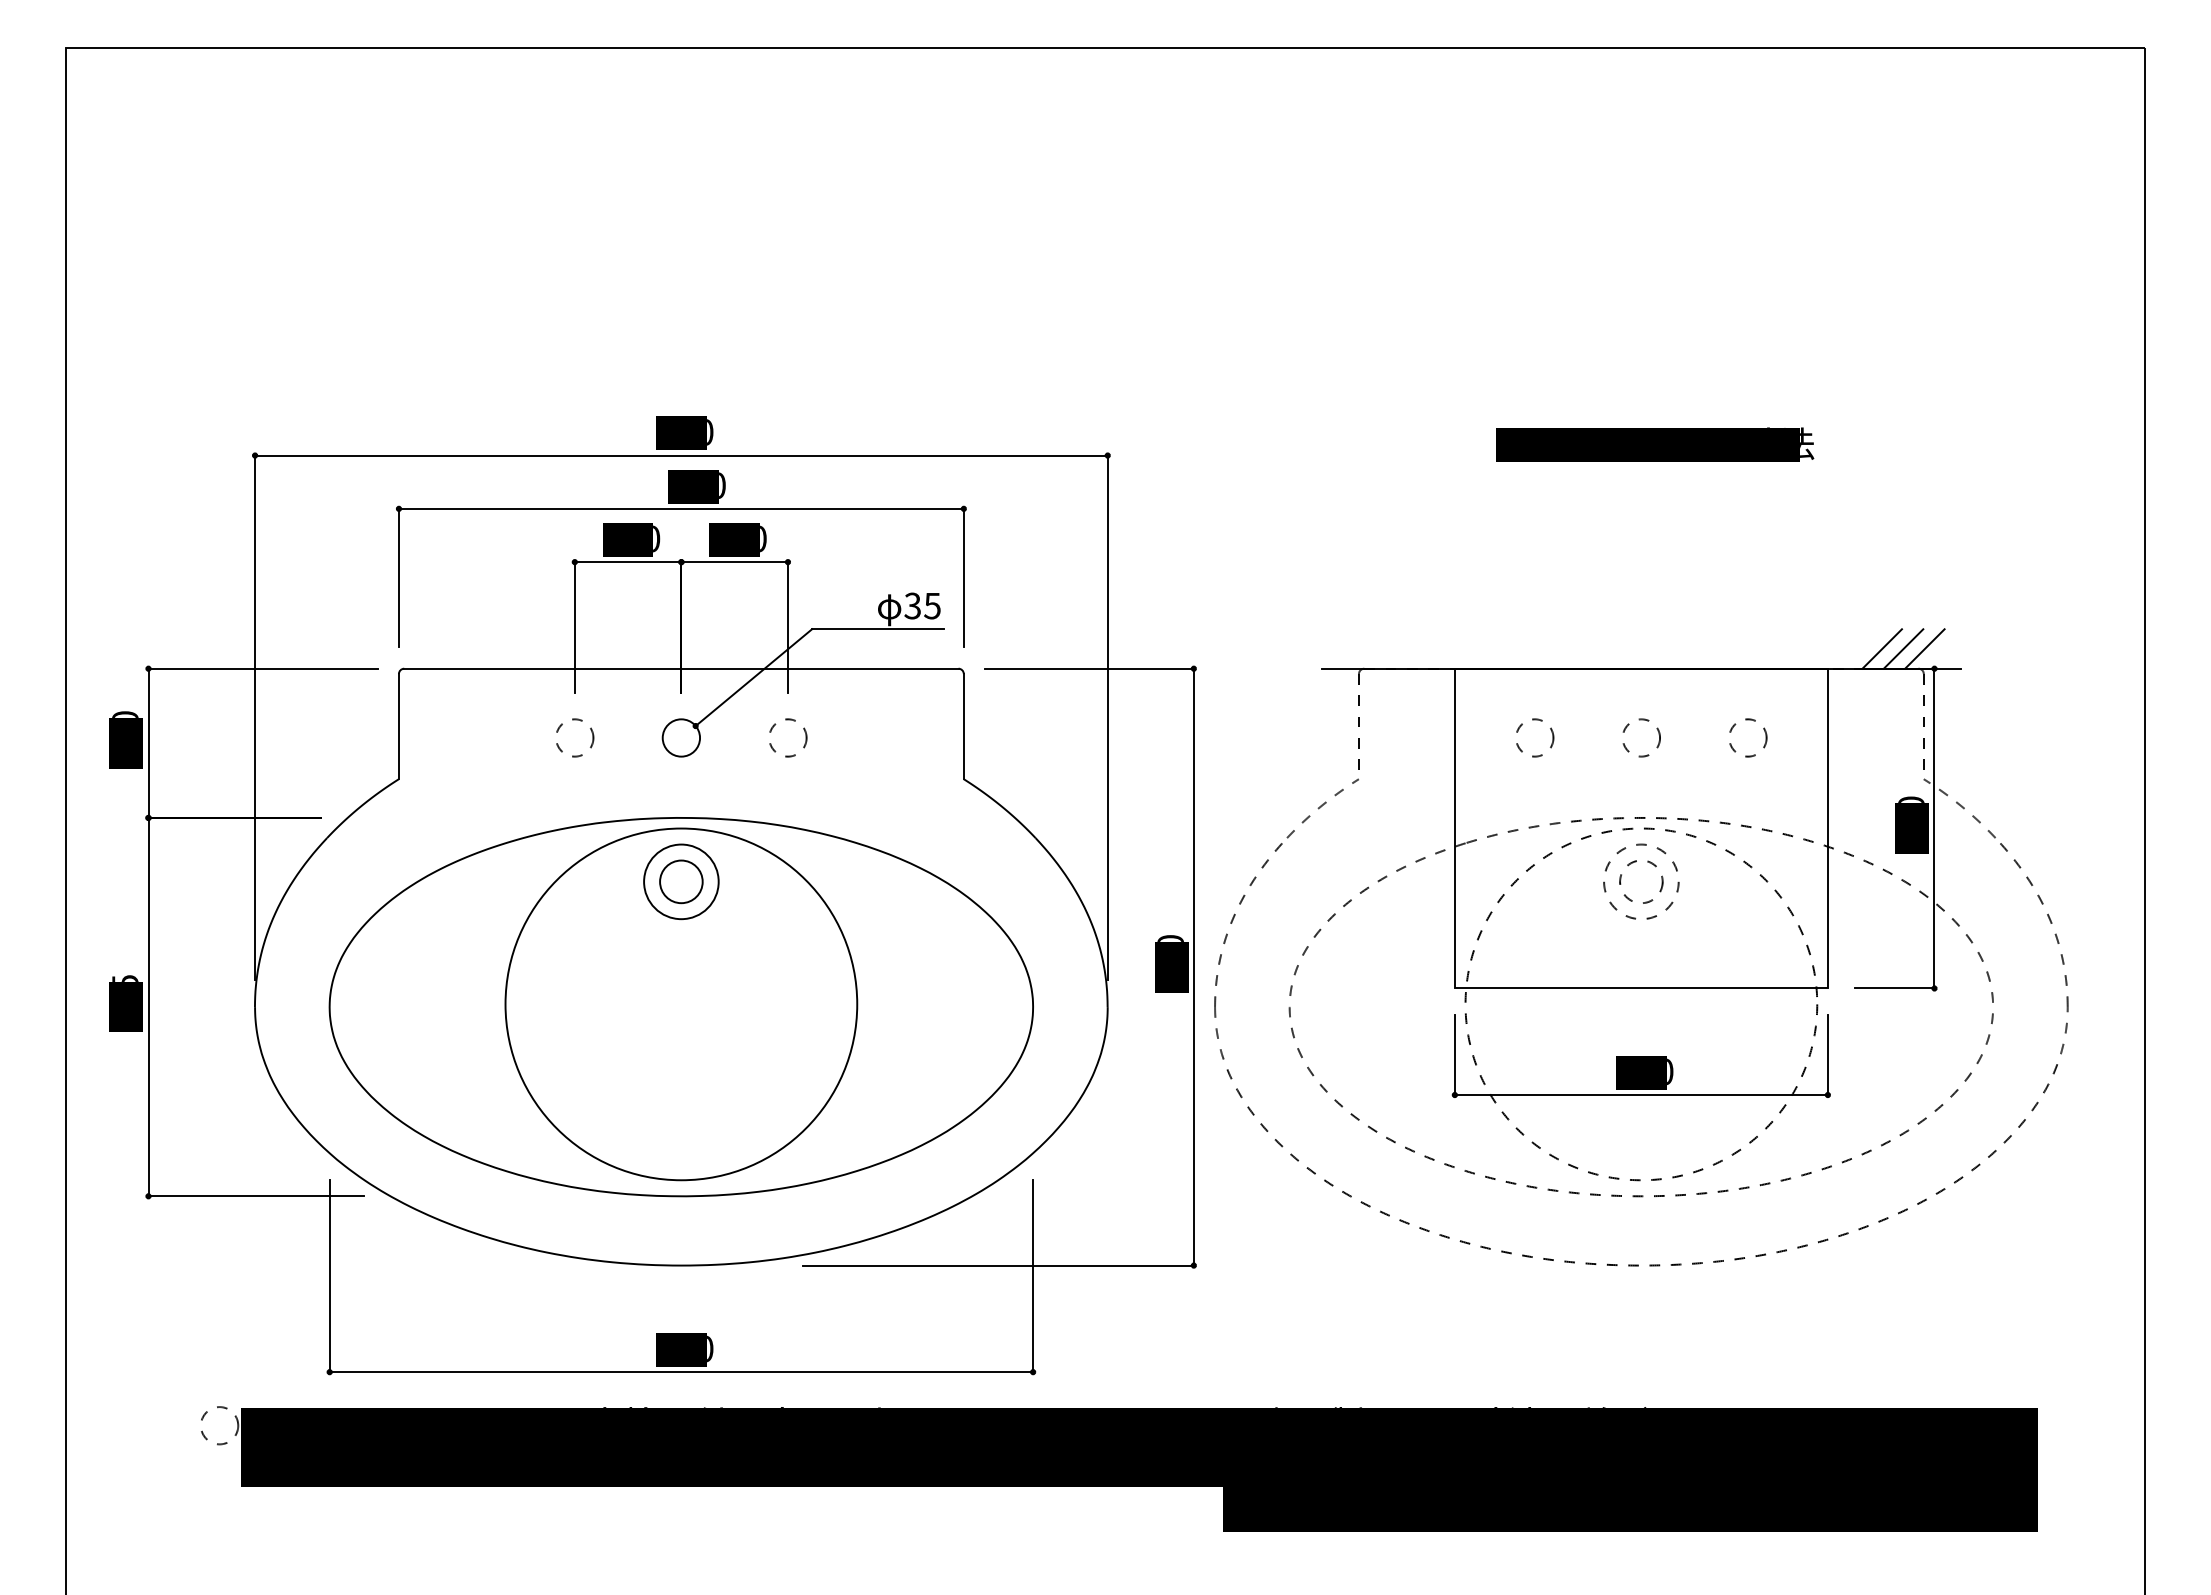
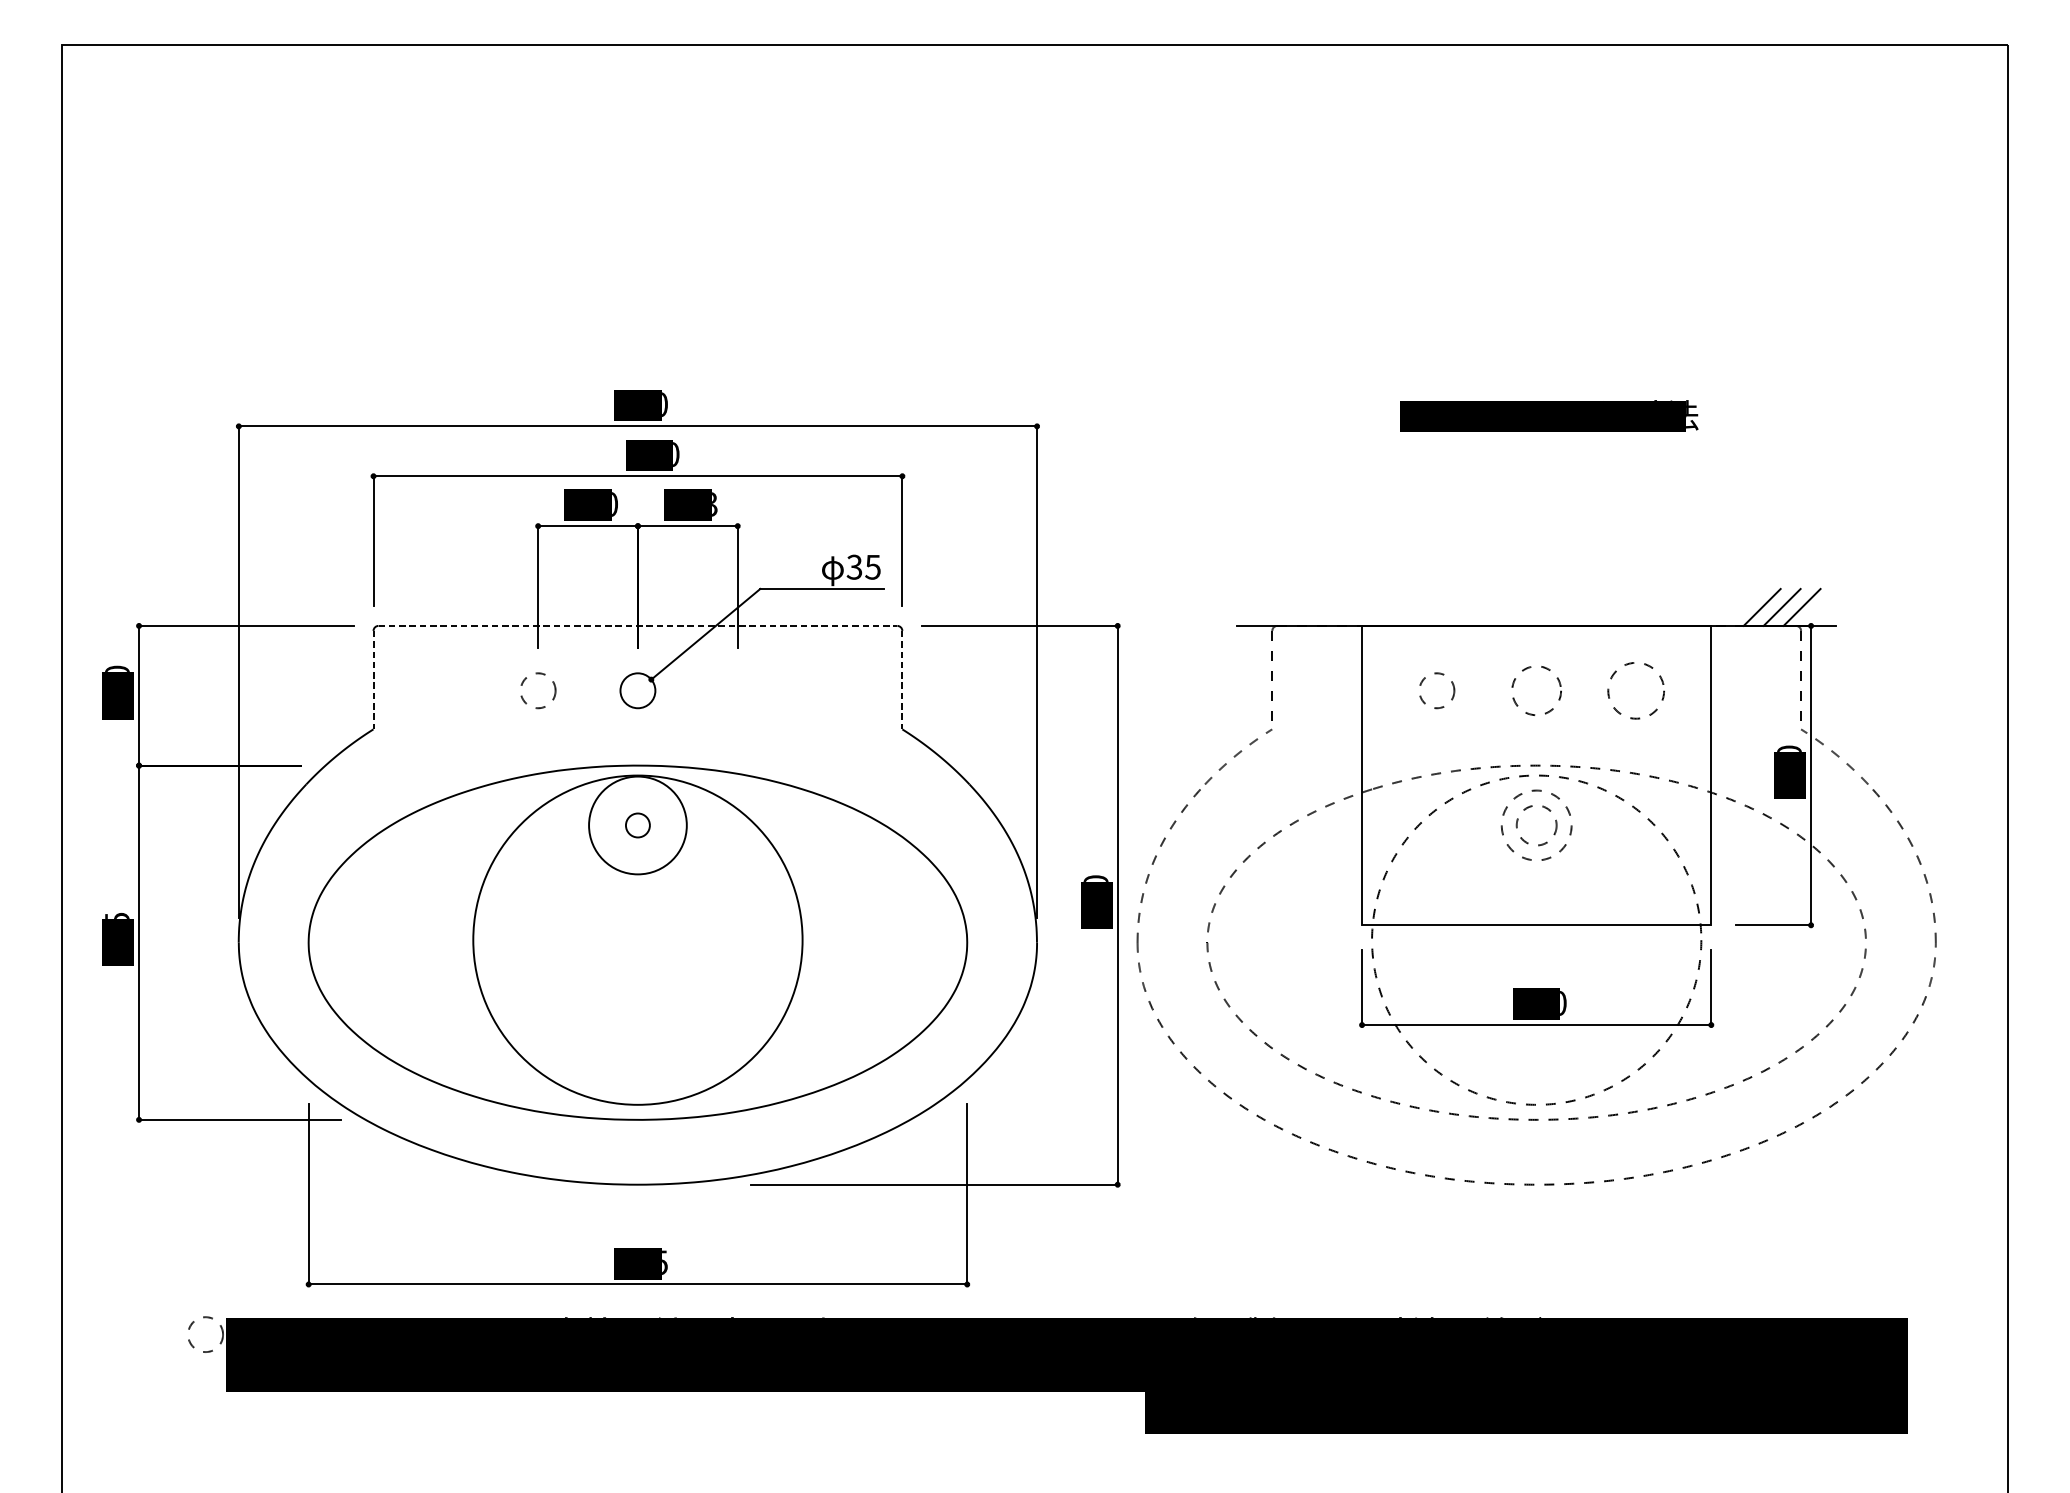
text: (763, 539) -> (714, 504), 100 -> 123
line: (681, 668) -> (638, 625), solid -> dashed
line: (398, 726) -> (373, 680), solid -> dashed
line: (963, 726) -> (902, 680), solid -> dashed
circle: (788, 737) -> (738, 690), removed
circle: (1641, 737) -> (1536, 690), size x1.4
circle: (1748, 737) -> (1636, 690), size x1.6
circle: (681, 881) -> (638, 825), size x0.6
circle: (681, 881) -> (638, 825), size x1.4
text: (710, 1349) -> (665, 1263), 660 -> 595

